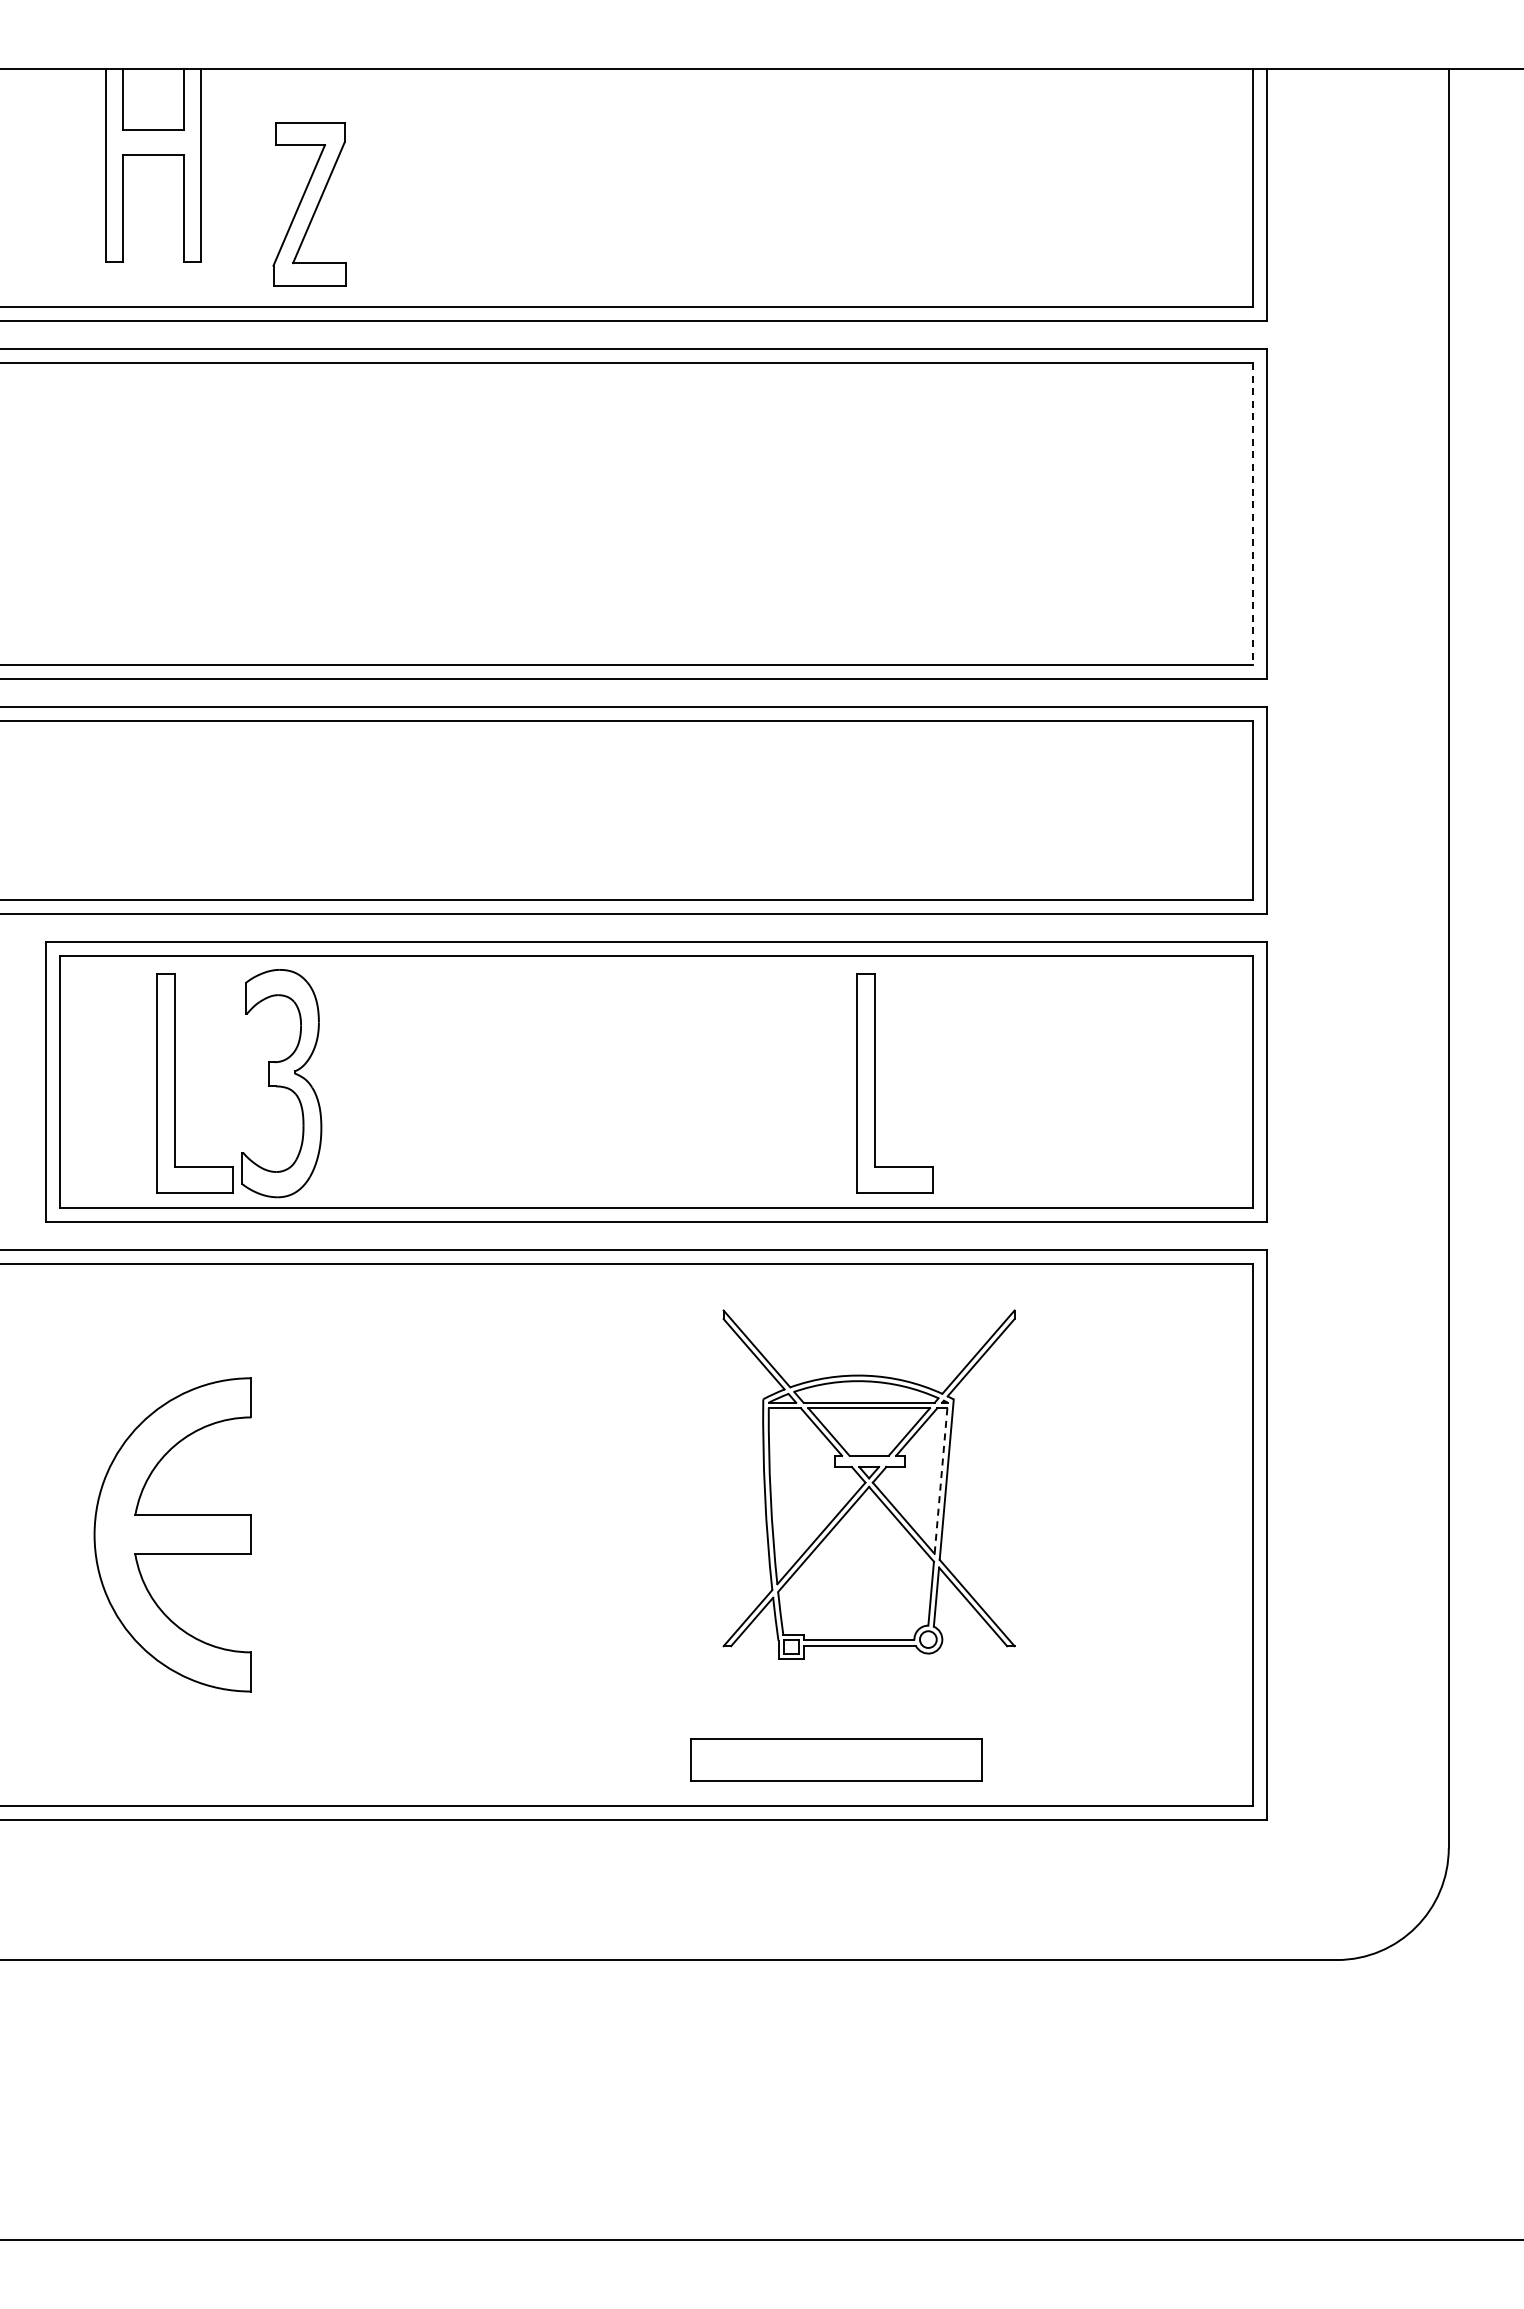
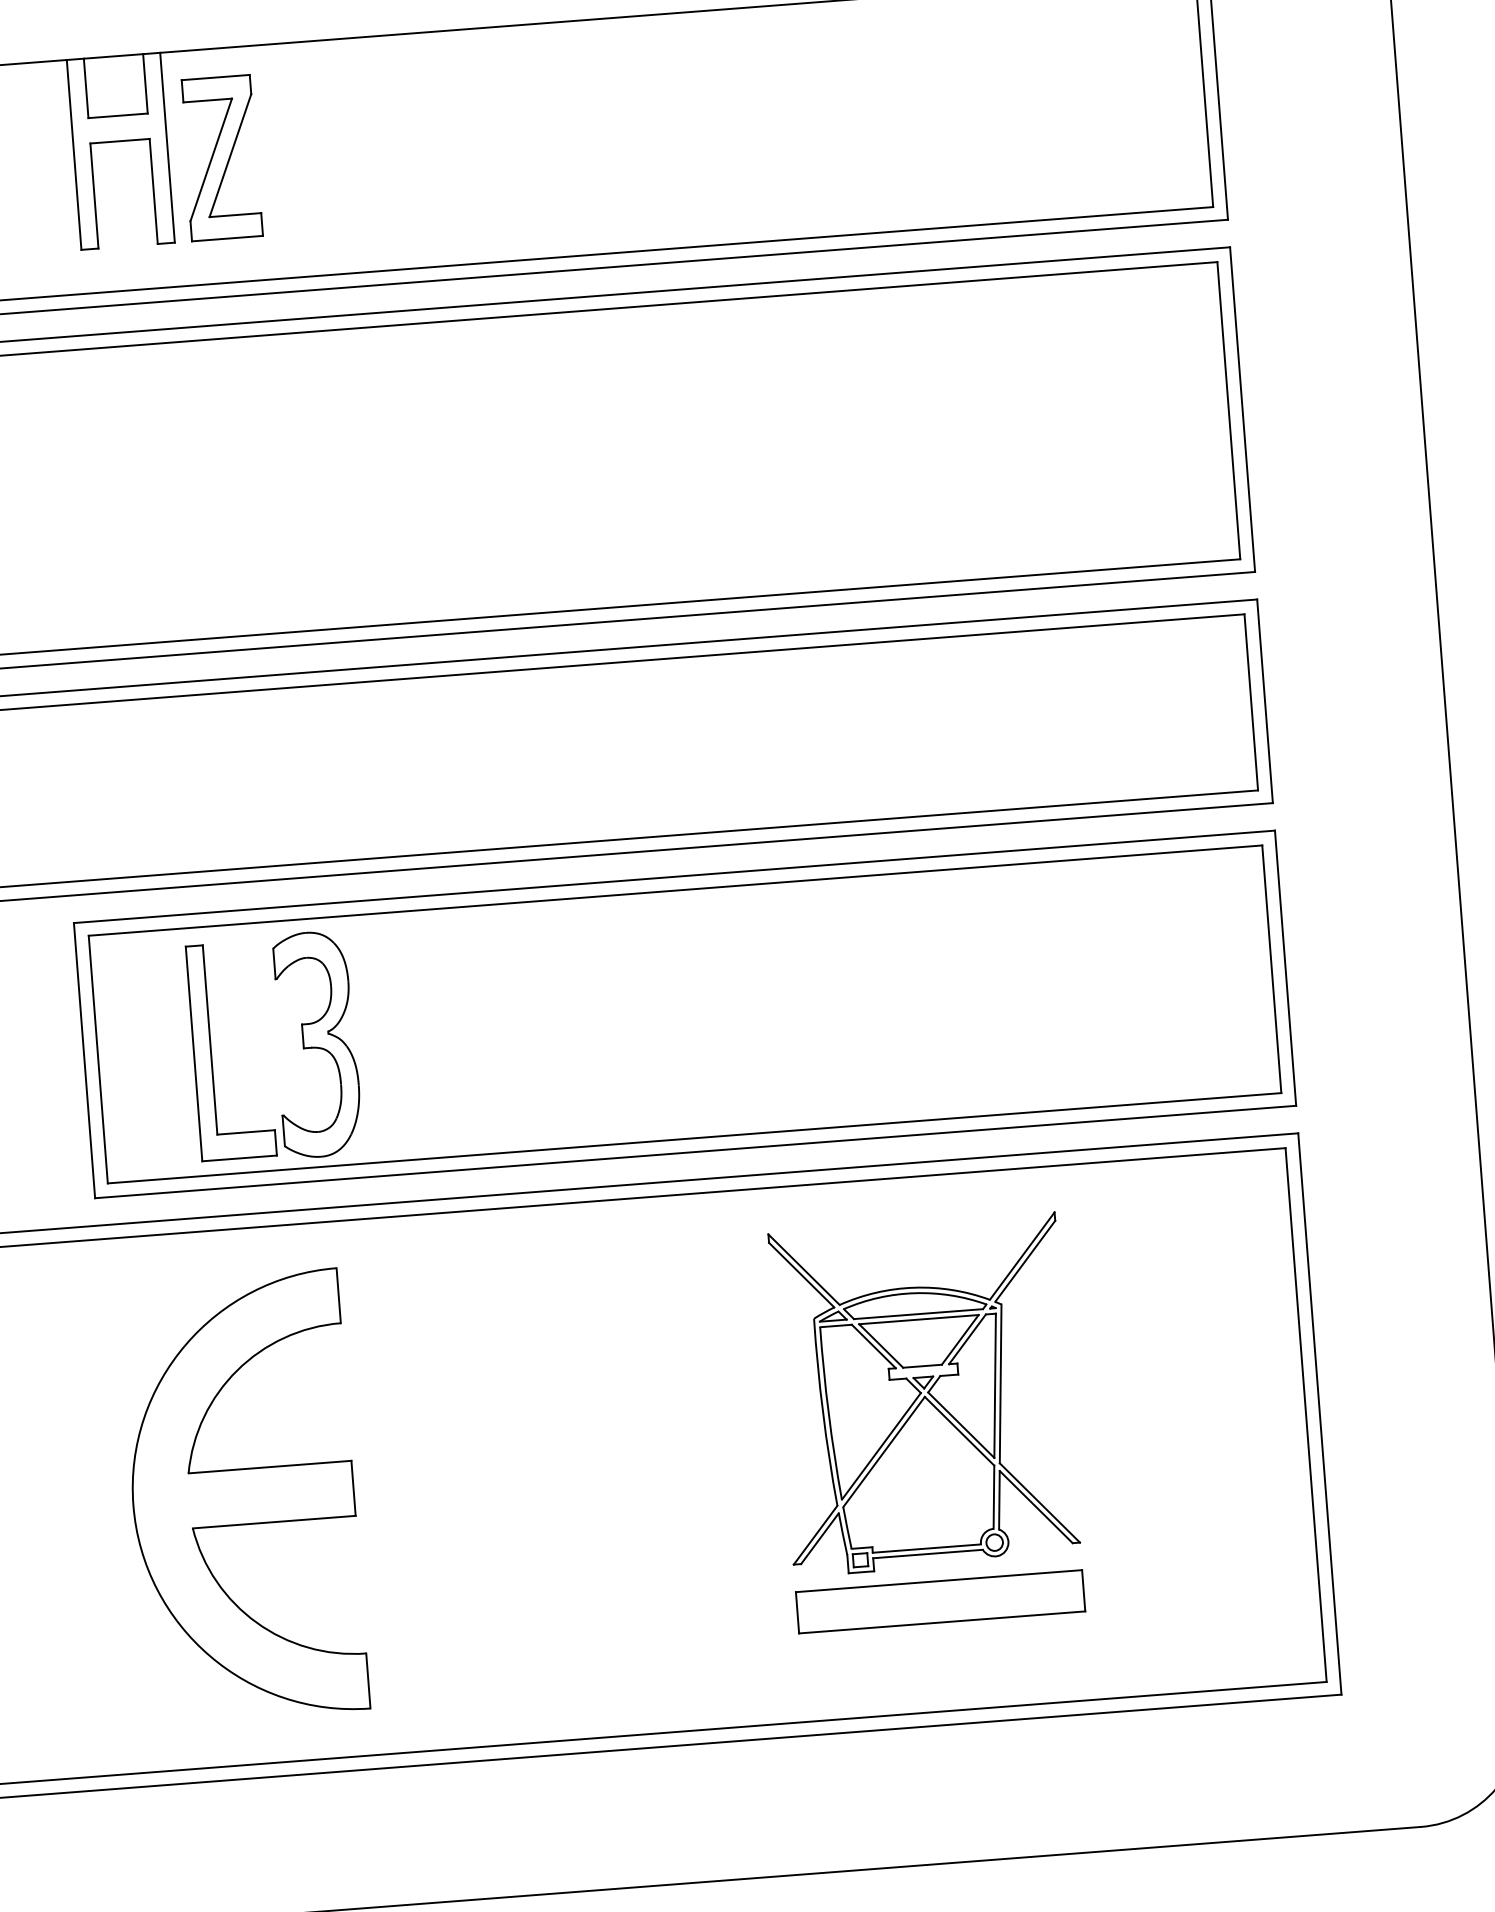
part: (309, 204) -> (221, 158), moved
line: (1252, 514) -> (1228, 411), dashed -> solid
part: (875, 1083) -> (900, 999), removed
line: (940, 1481) -> (994, 1386), dashed -> solid
part: (172, 1534) -> (243, 1496), size x1.43
part: (836, 1759) -> (940, 1601), moved

